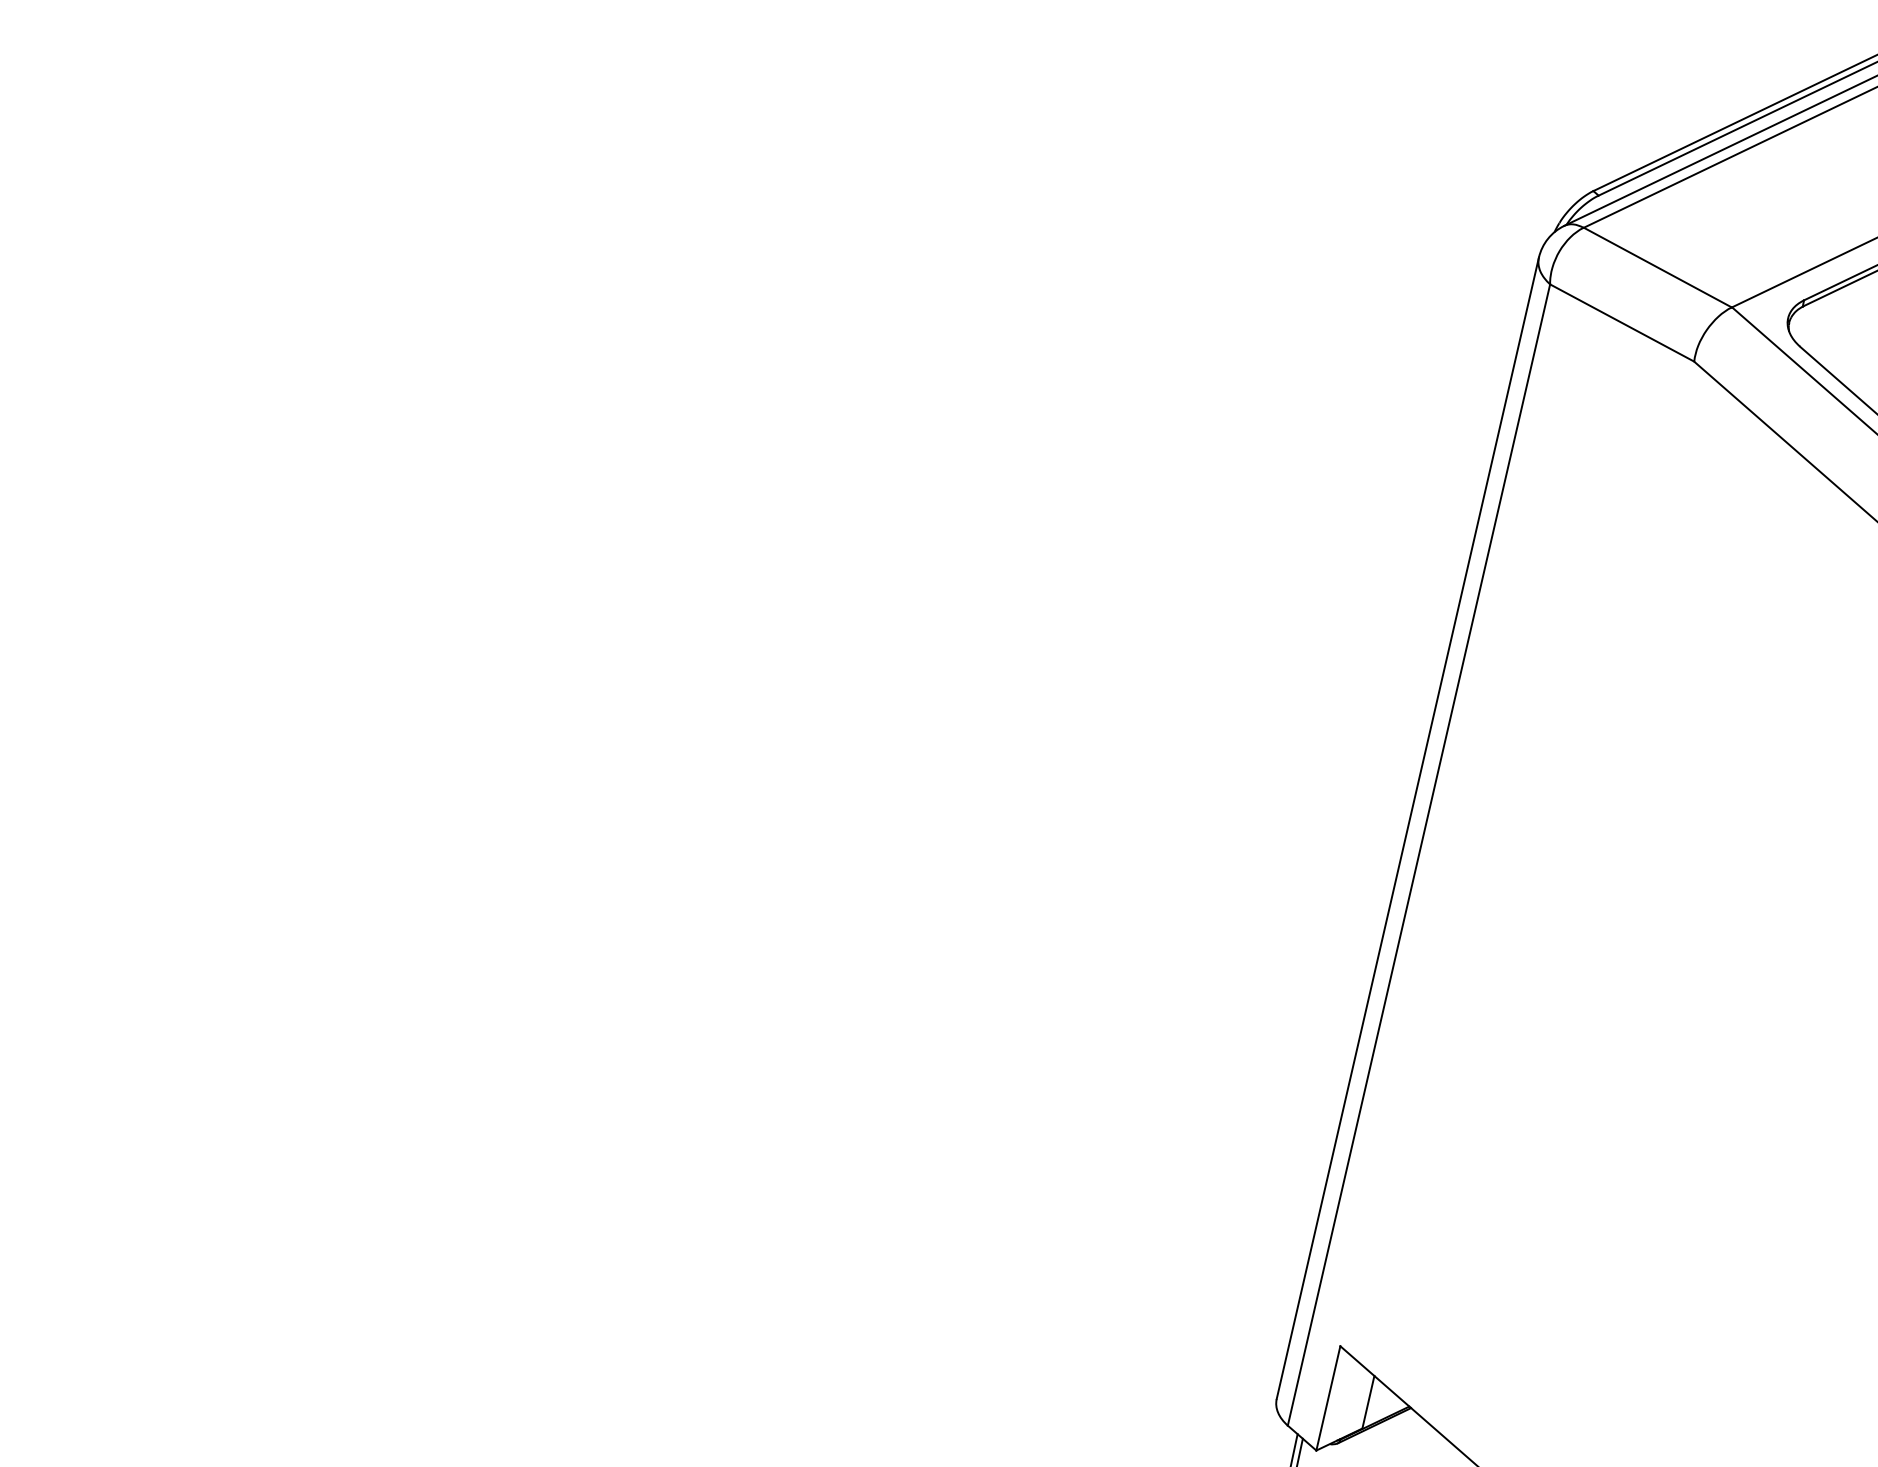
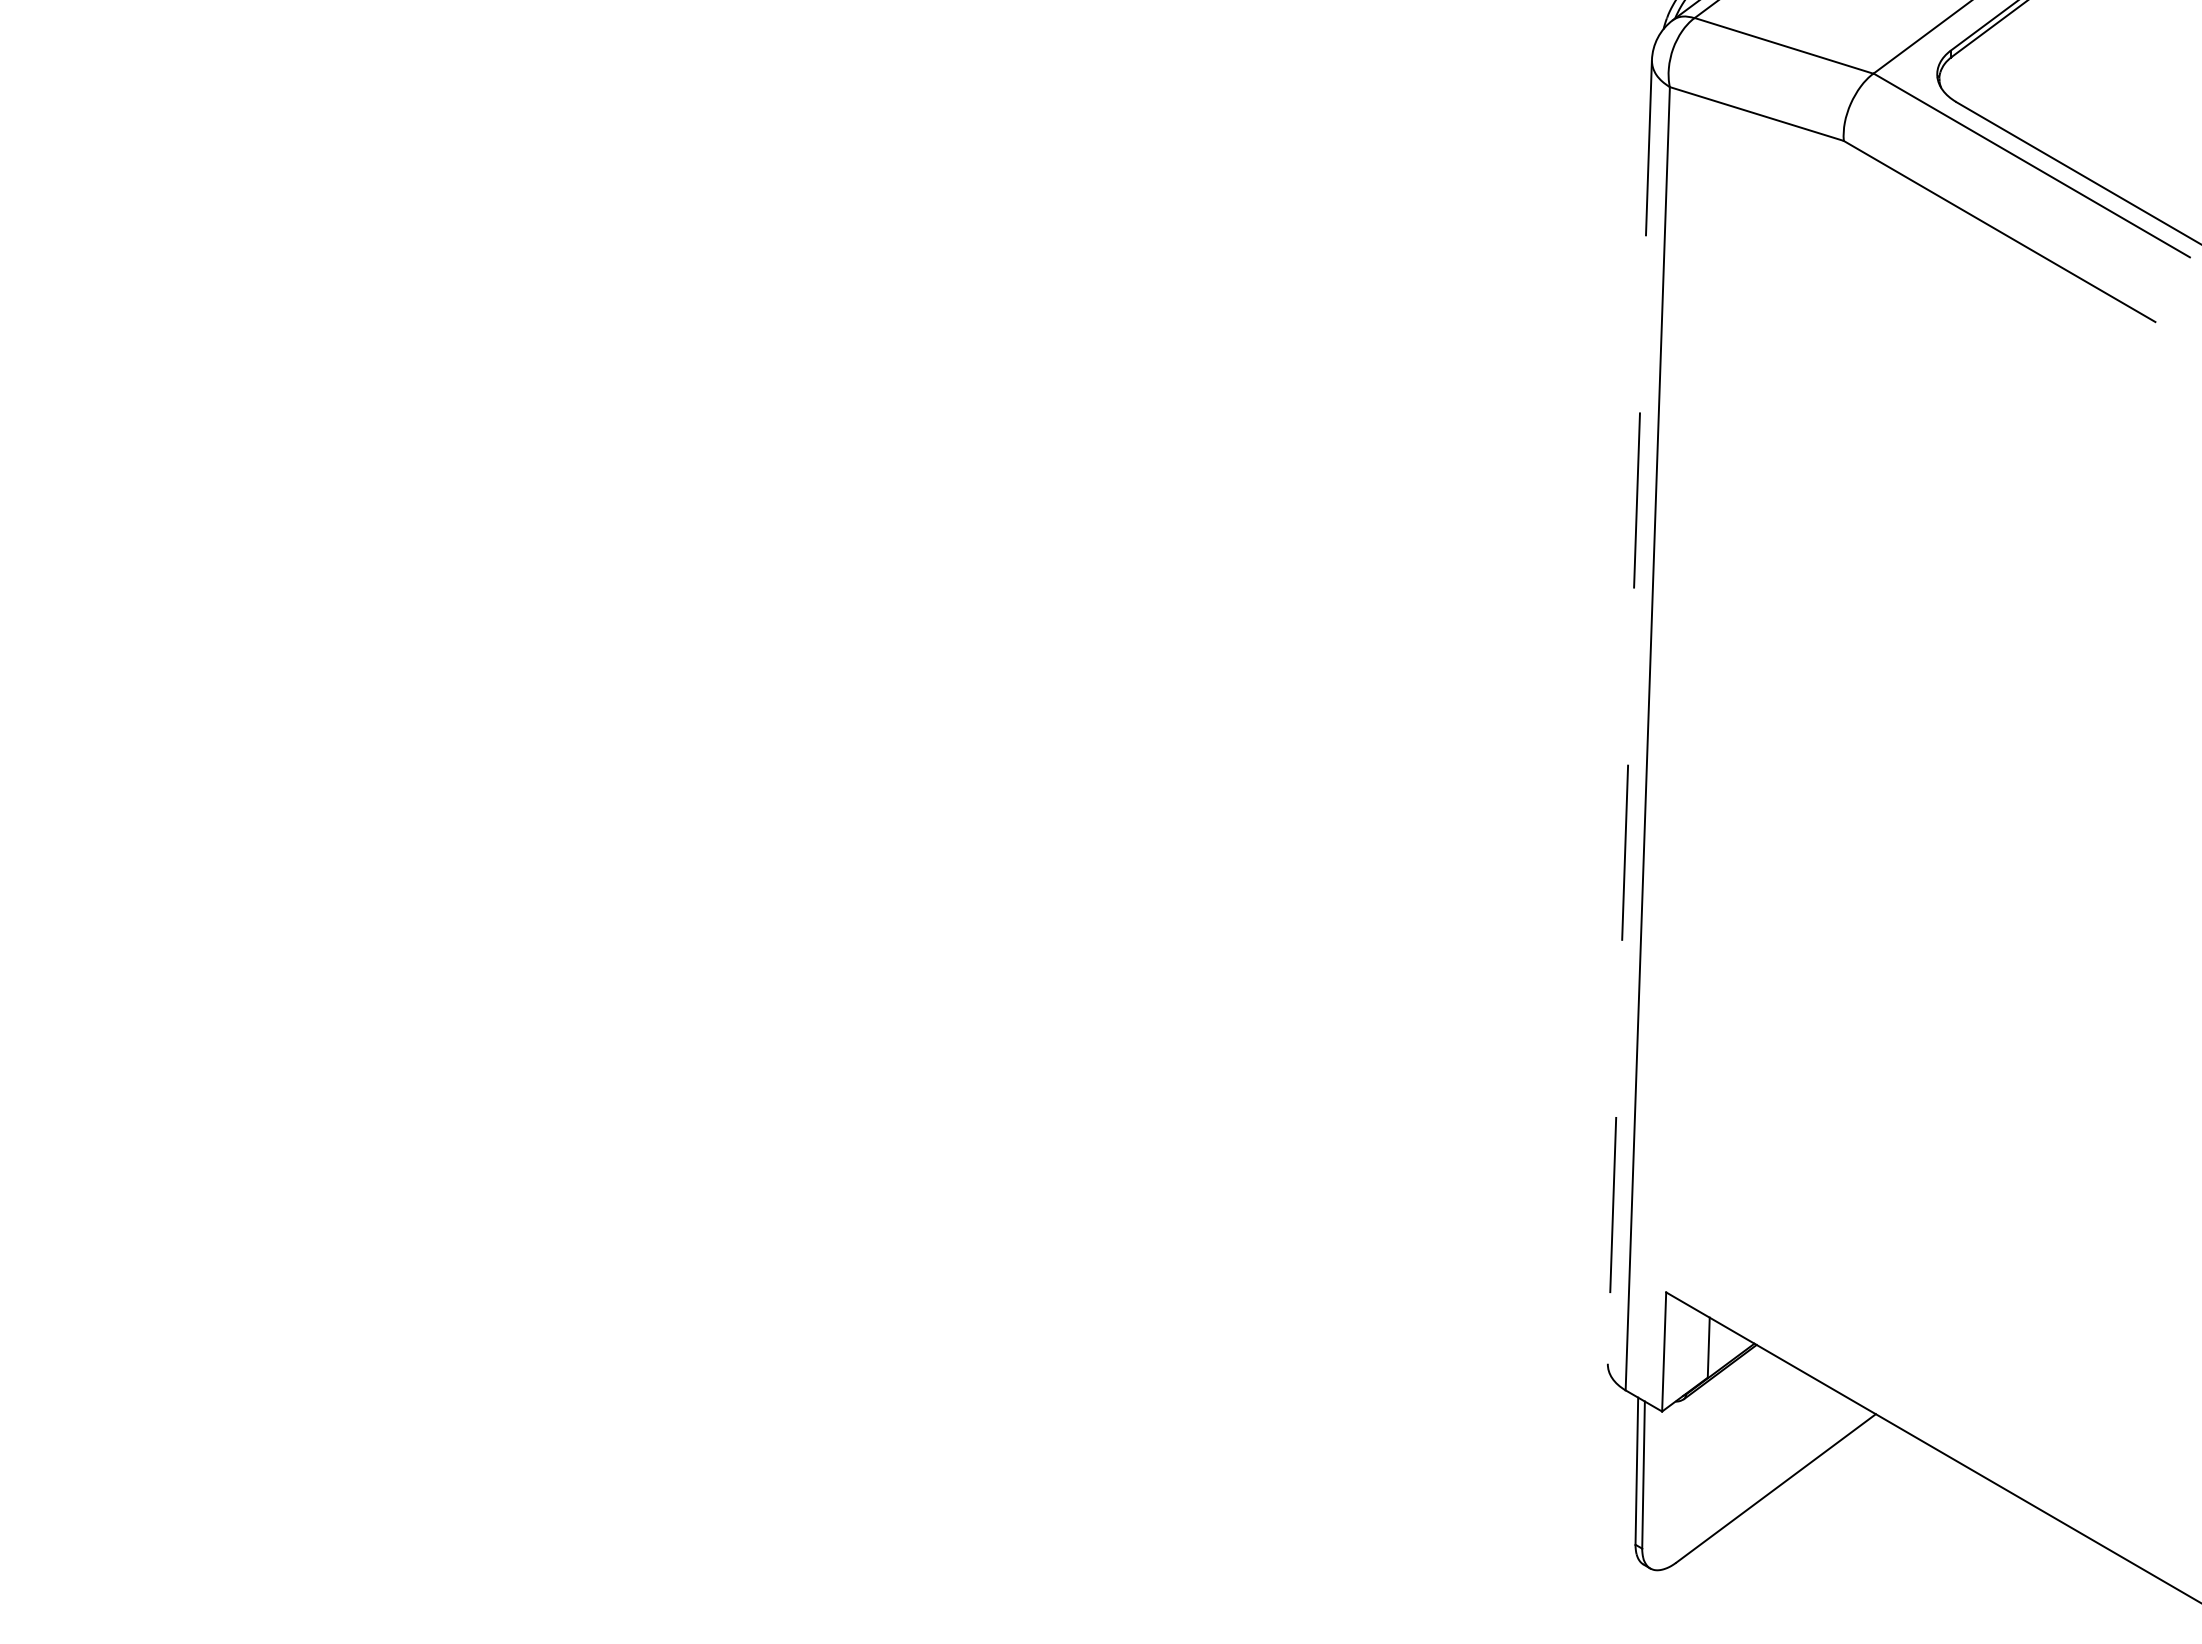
line: (1407, 828) -> (1629, 712), solid -> dashed

